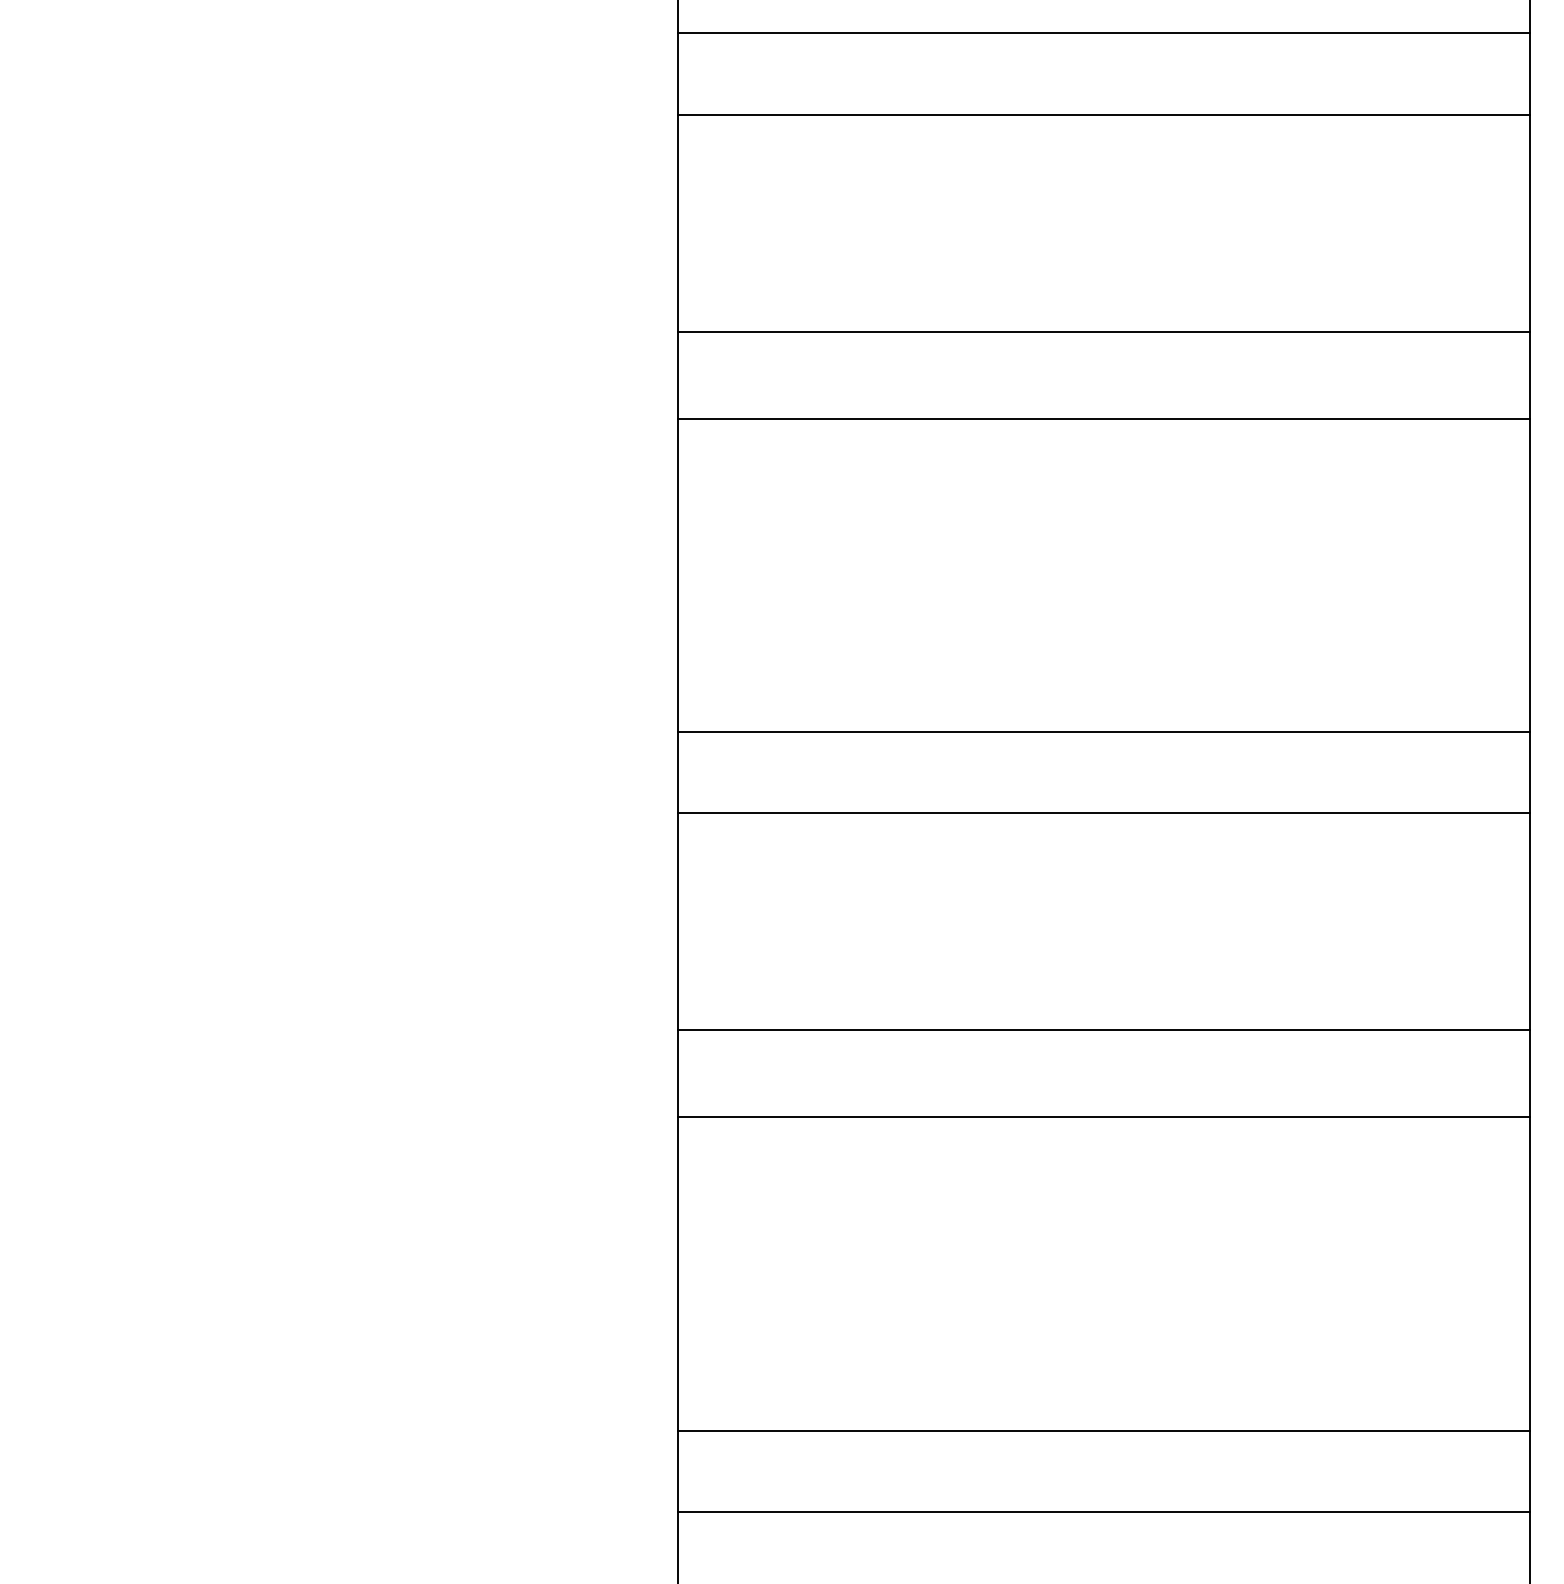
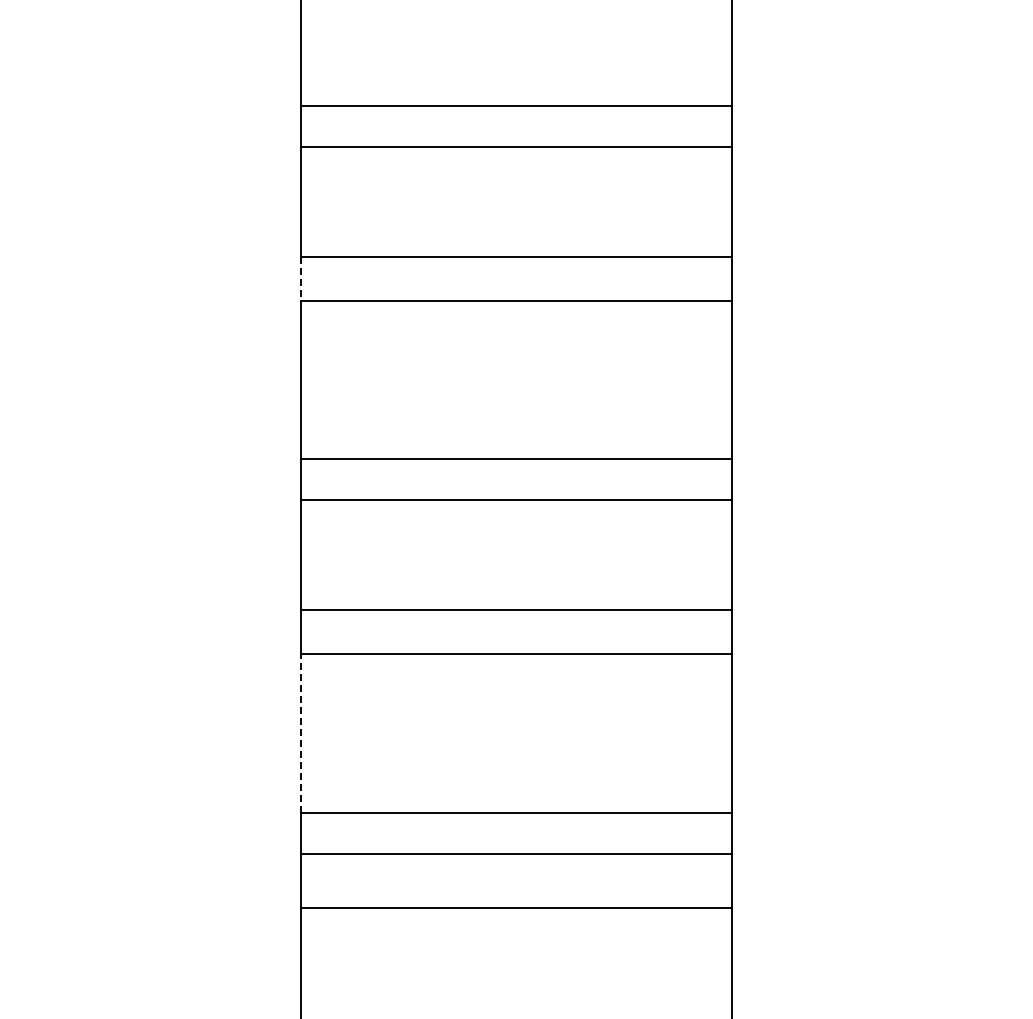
line: (677, 377) -> (300, 279), solid -> dashed
line: (677, 1272) -> (300, 732), solid -> dashed

